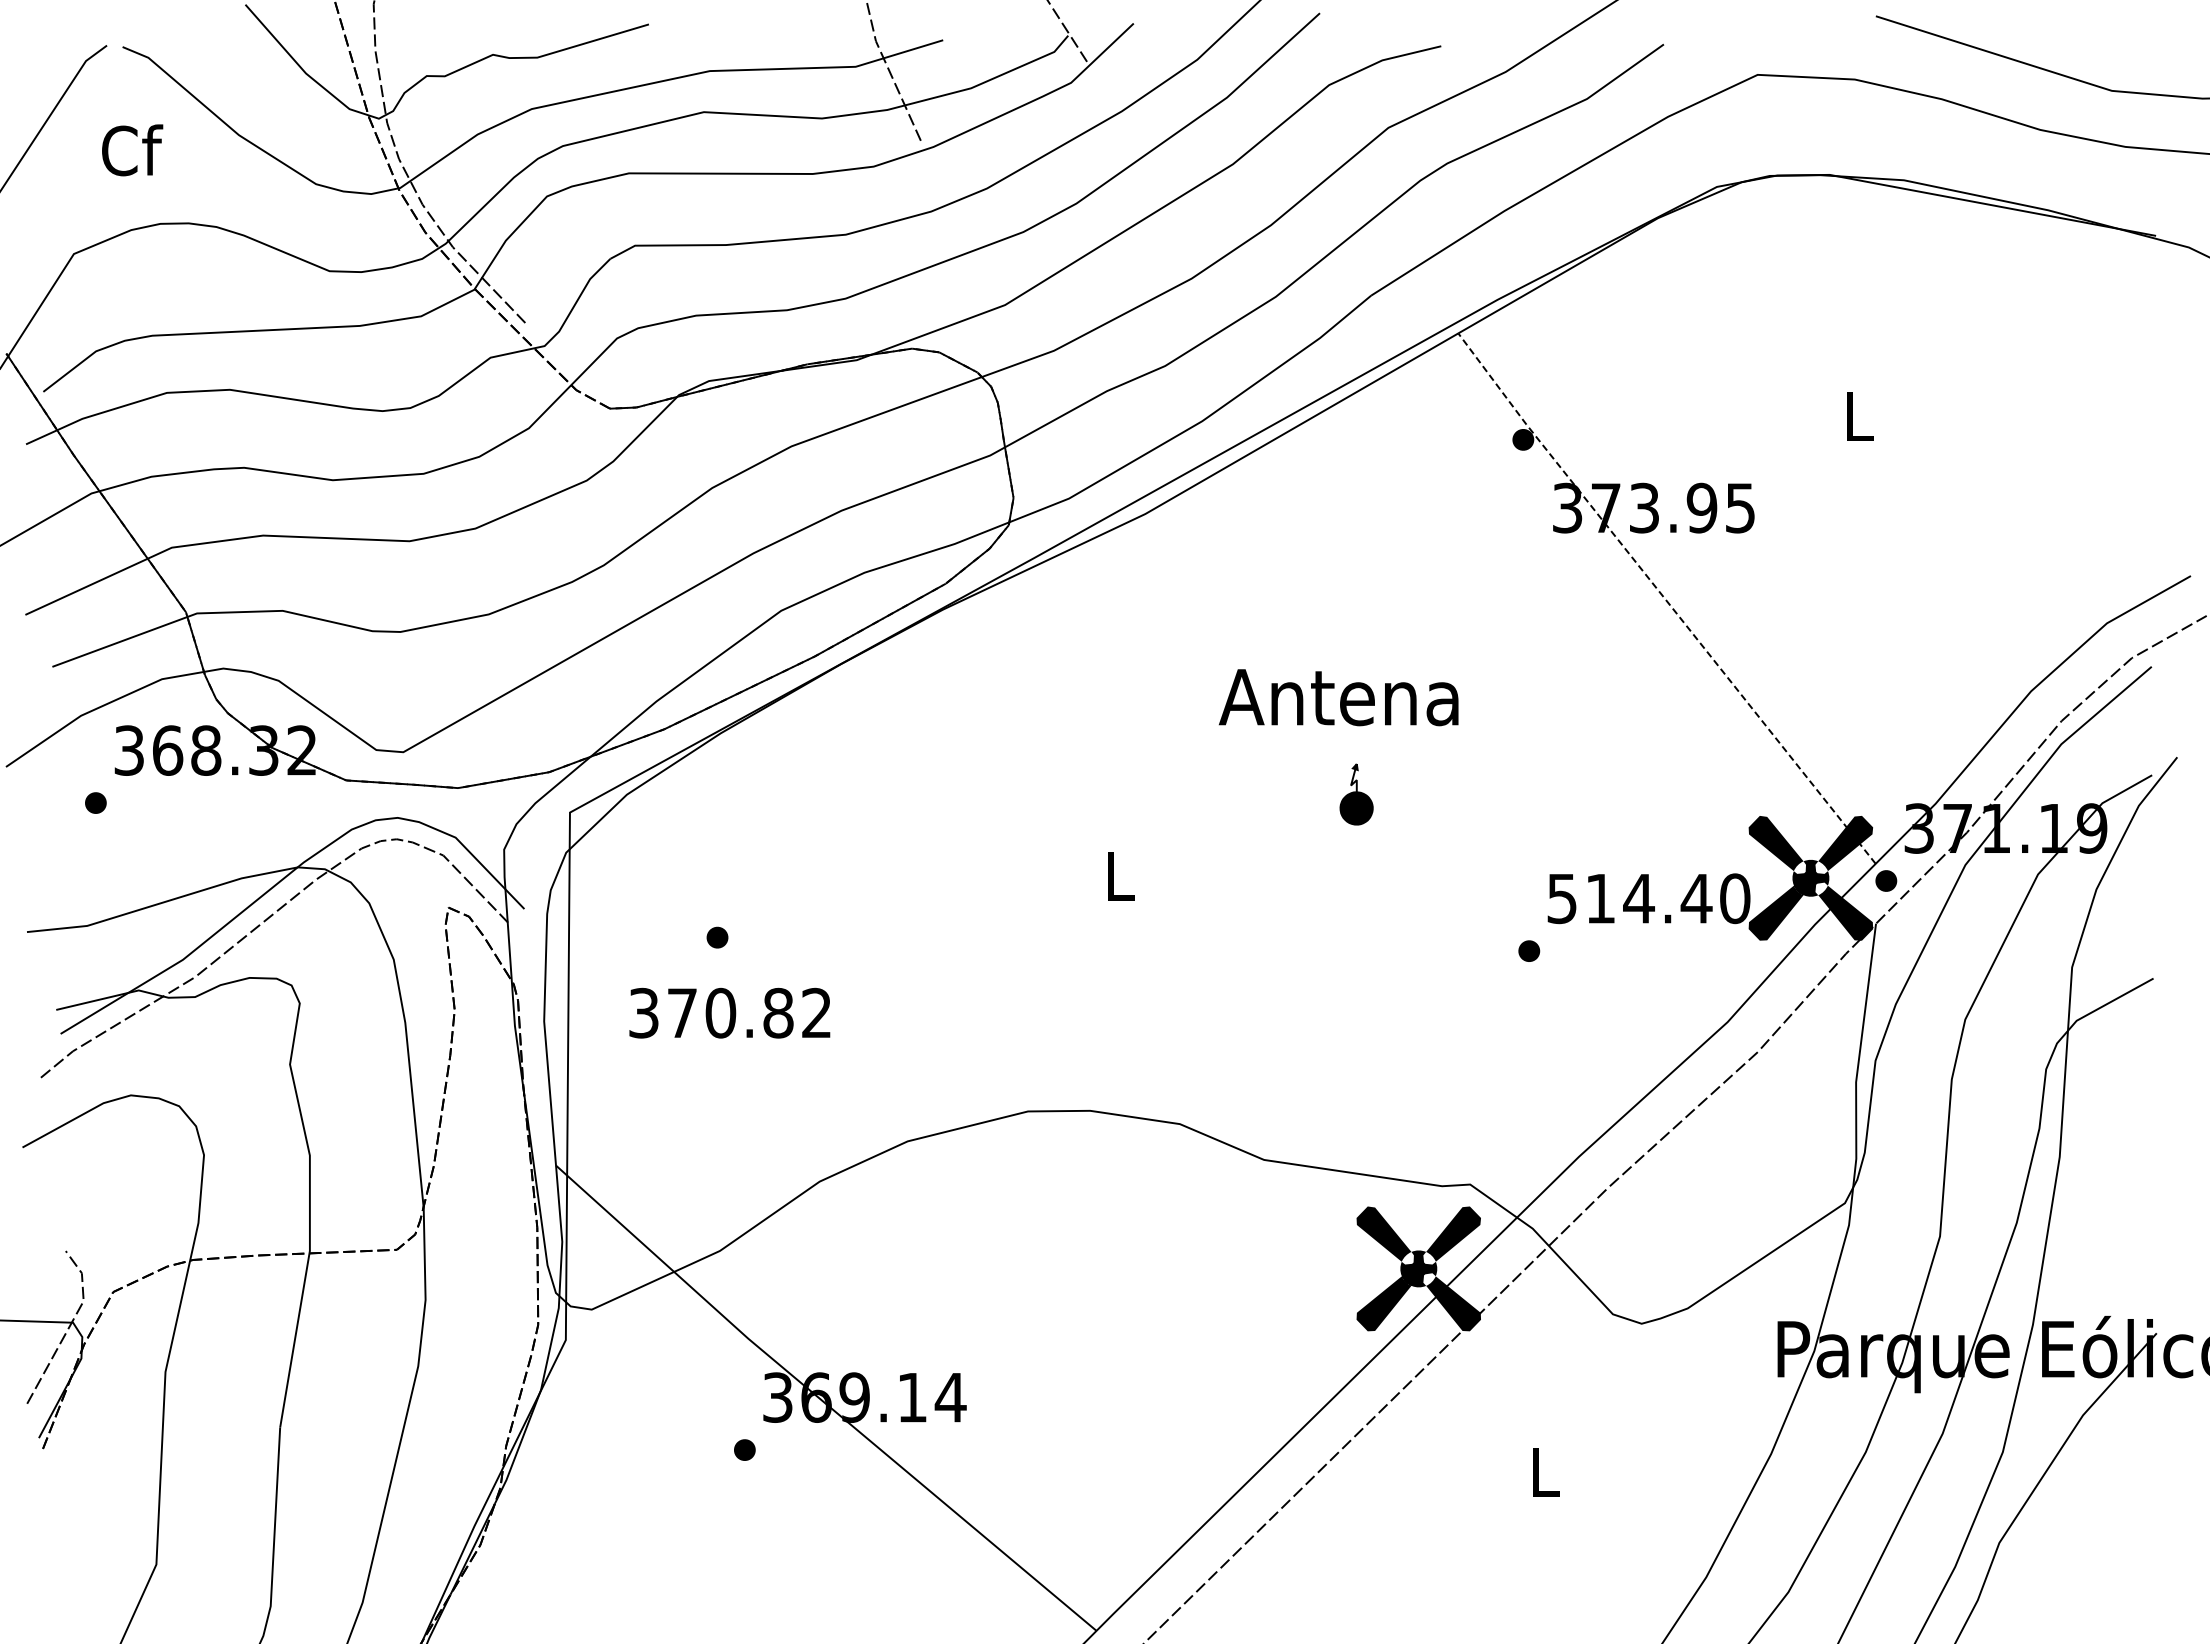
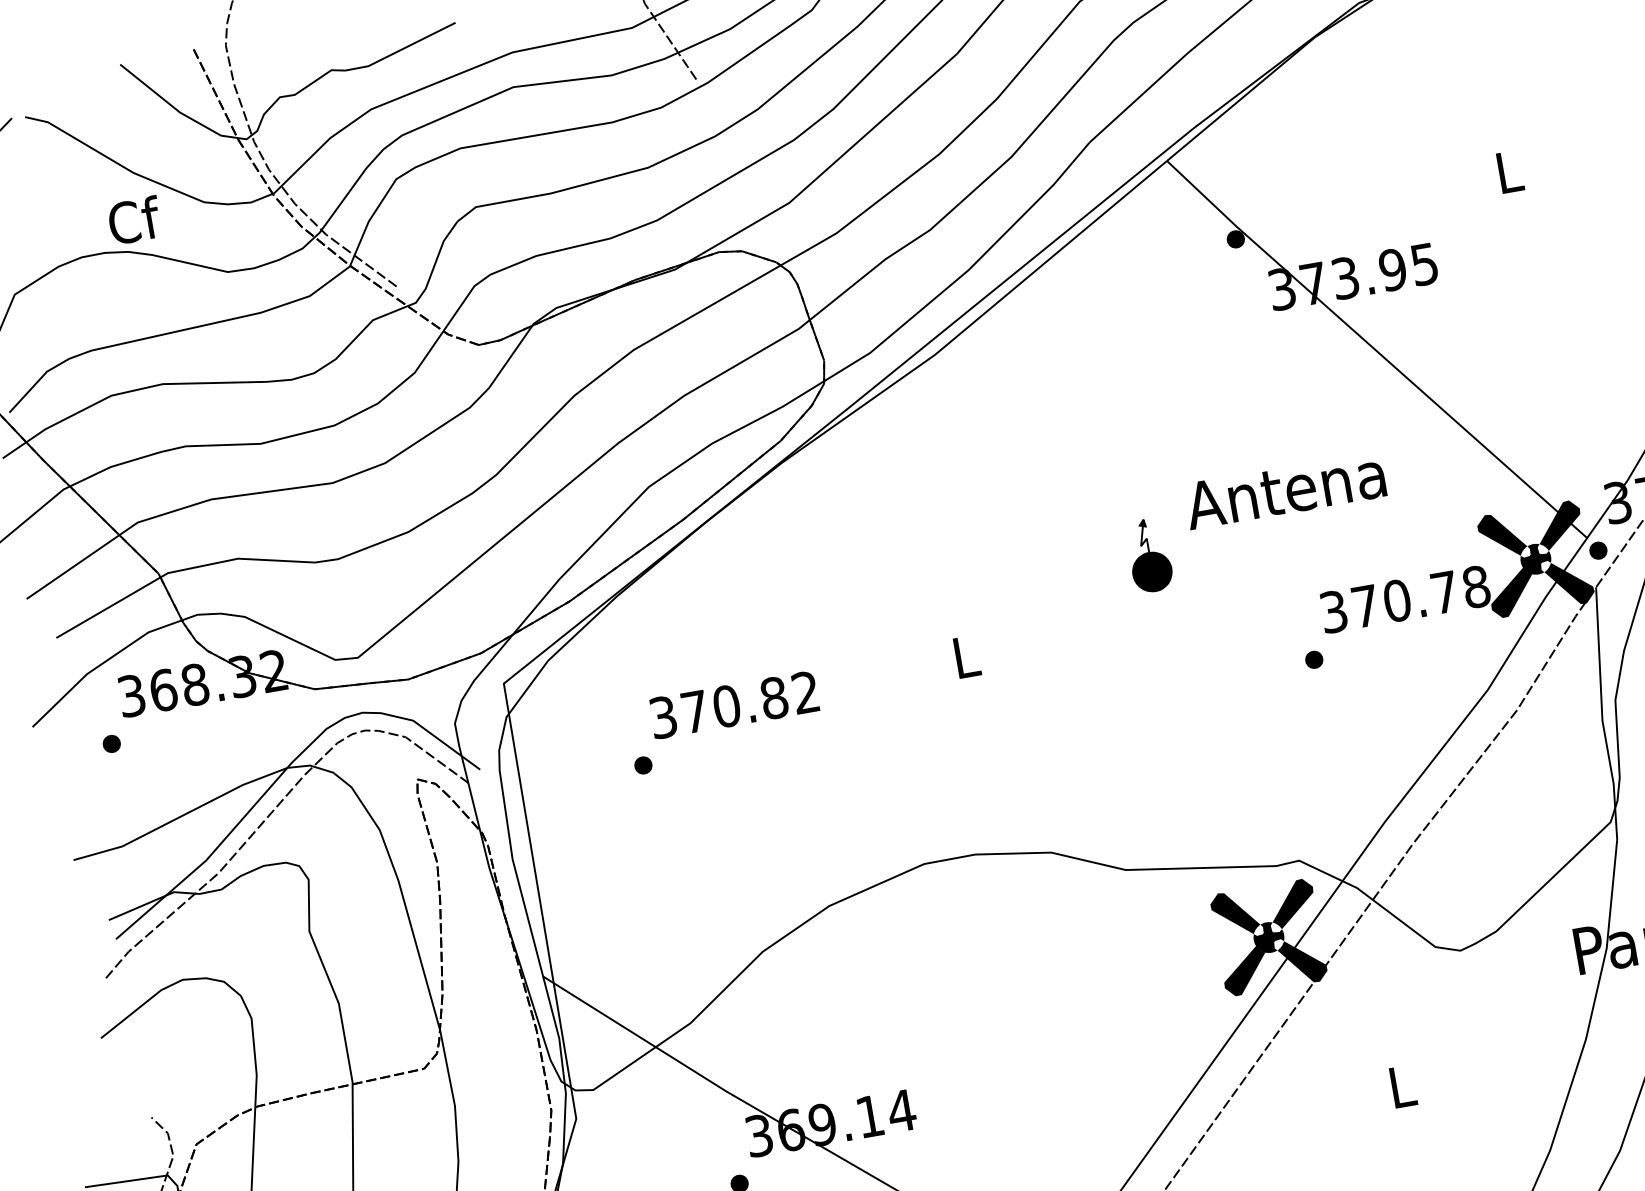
text: (132, 150) -> (134, 220), moved
line: (1665, 598) -> (1375, 349), dashed -> solid
text: (1338, 697) -> (1284, 490), moved
part: (1356, 794) -> (1149, 555), size x1.43
text: (1649, 898) -> (1405, 599), 514.40 -> 370.78
text: (729, 1012) -> (733, 704), moved

